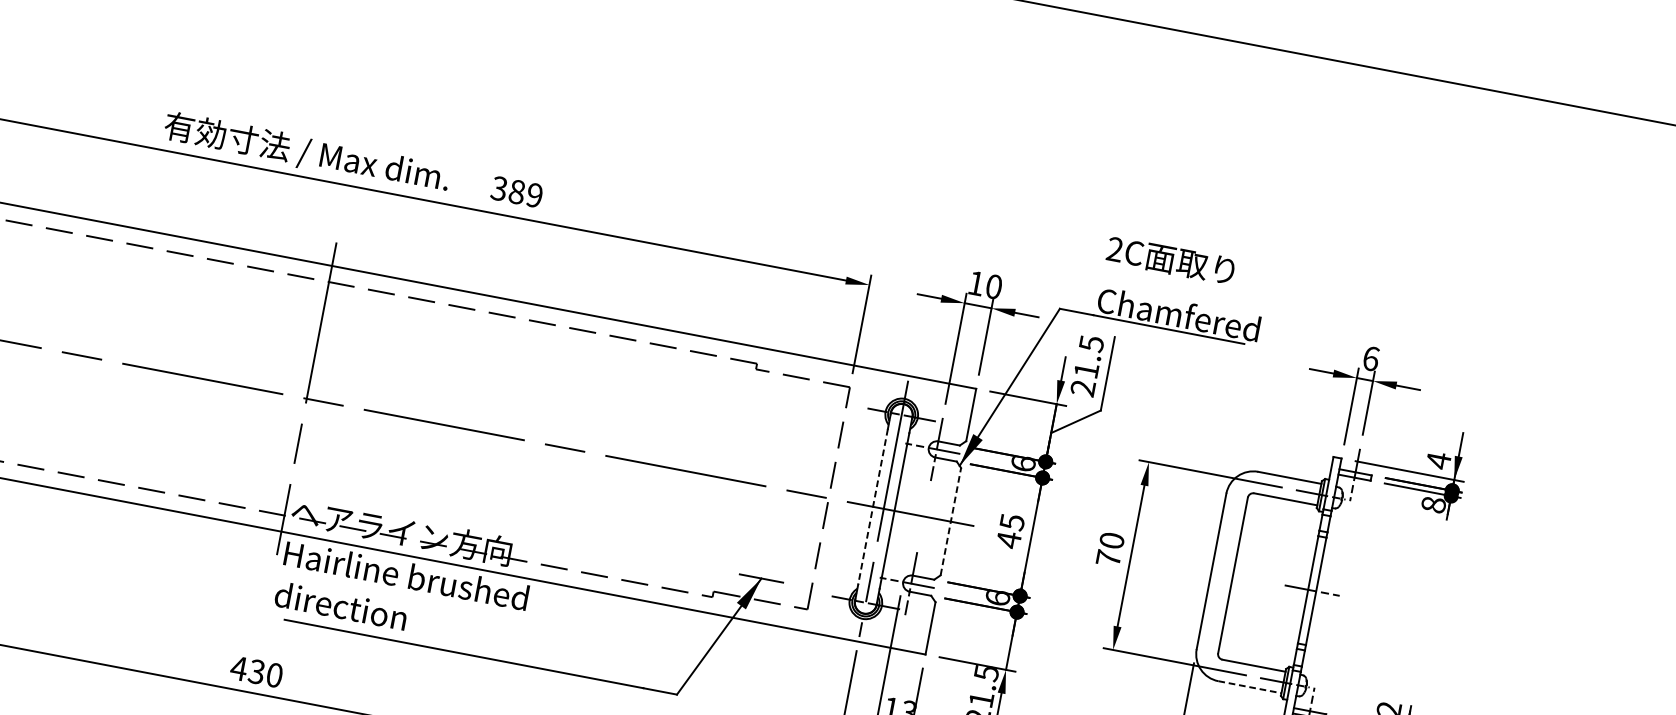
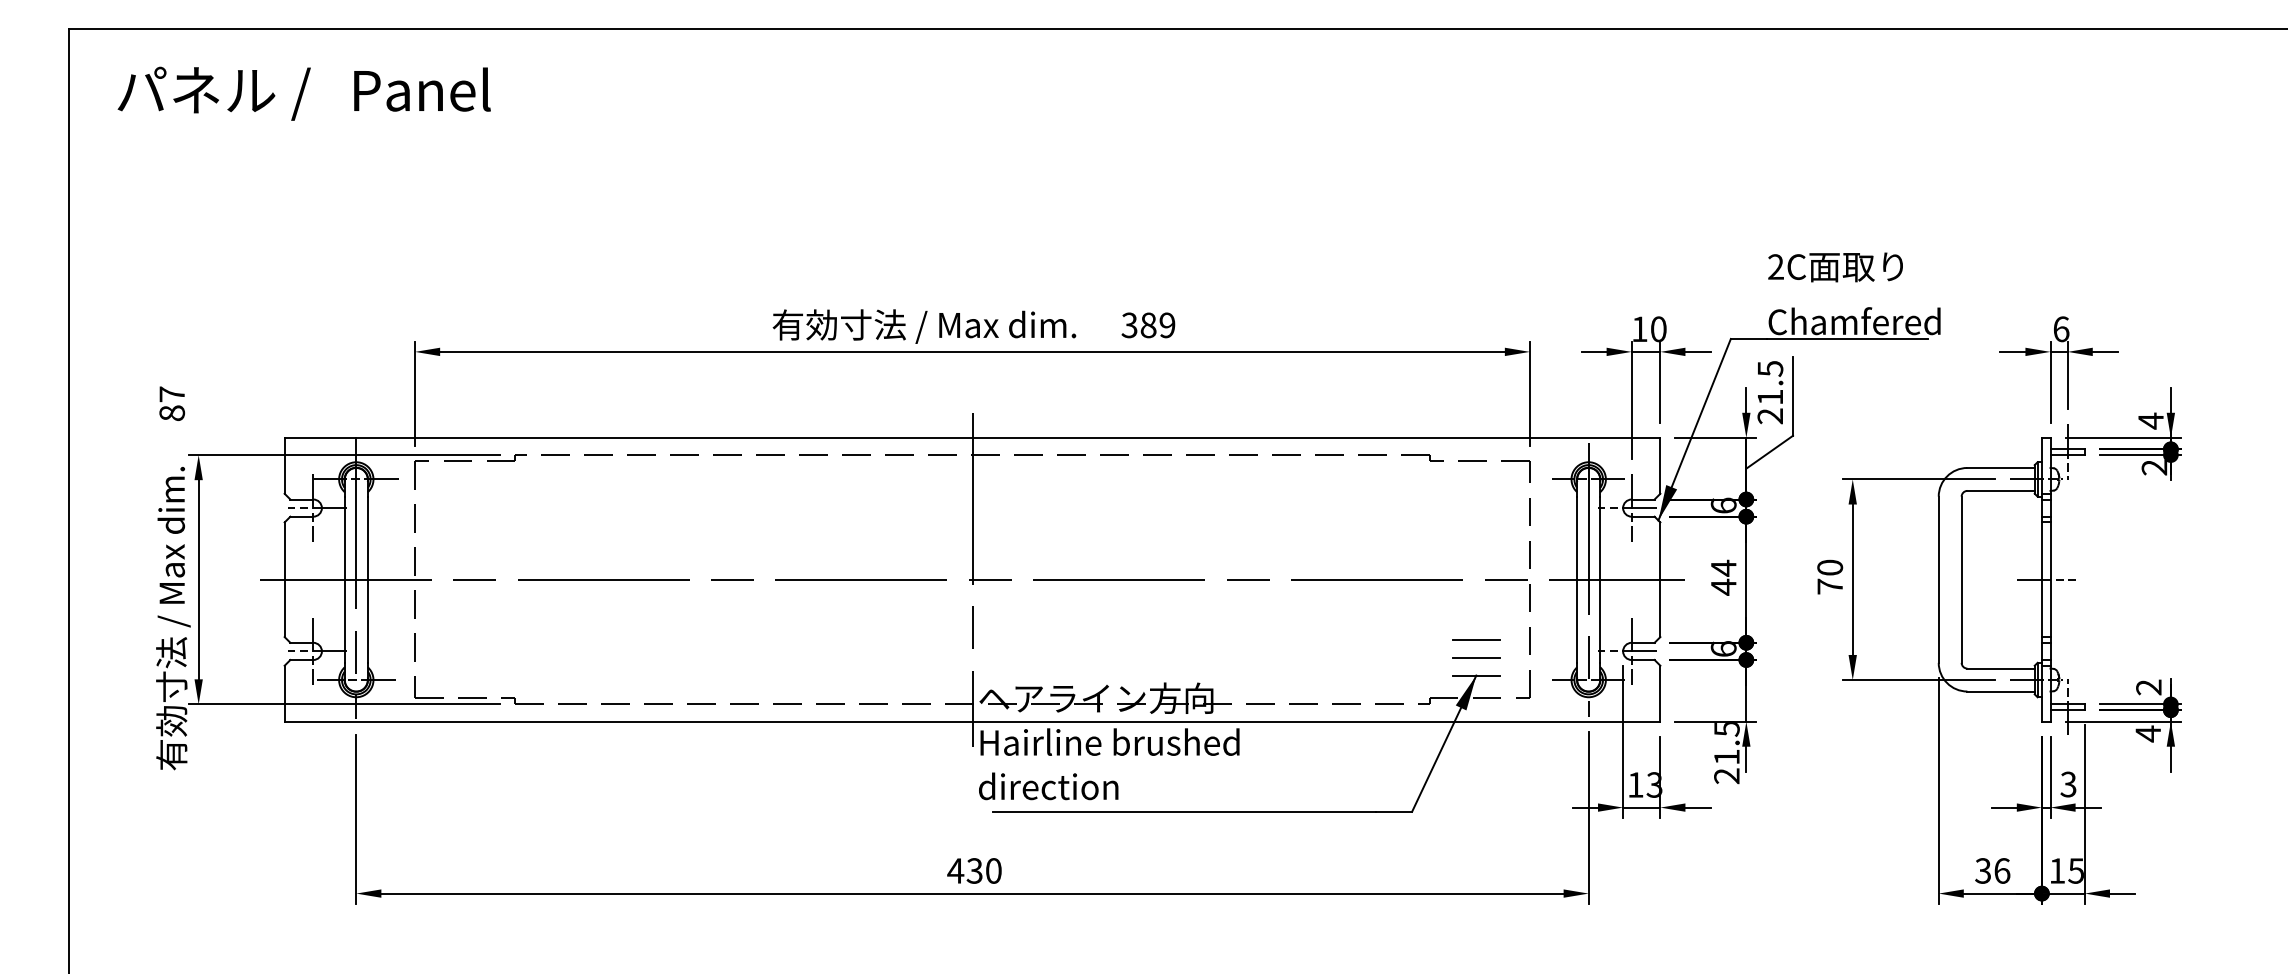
text: (1433, 504) -> (2154, 467), 8 -> 2
line: (873, 507) -> (1577, 580), dashed -> solid
line: (951, 521) -> (1660, 579), dashed -> solid
text: (1012, 521) -> (1723, 567), 45 -> 44
line: (767, 545) -> (1476, 640), added
line: (764, 561) -> (1476, 657), added
line: (1250, 687) -> (2001, 691), dashed -> solid

